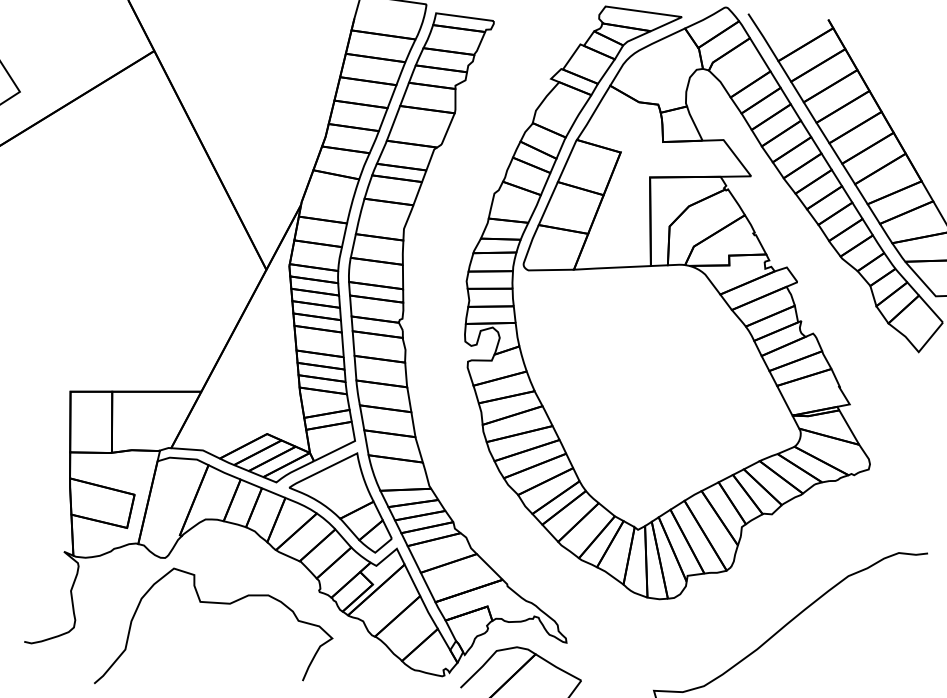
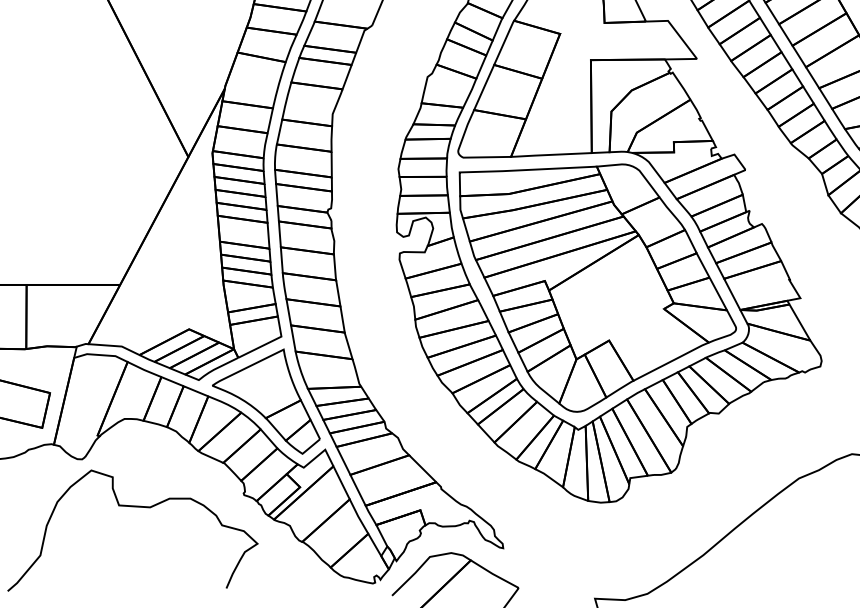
part: (656, 394) -> (597, 287), added

